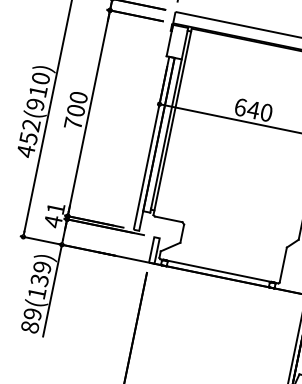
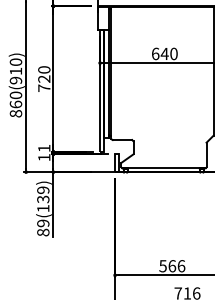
text: (76, 109) -> (44, 78), 700 -> 720
text: (27, 138) -> (15, 104), 452(910) -> 860(910)
text: (53, 221) -> (44, 157), 41 -> 11

